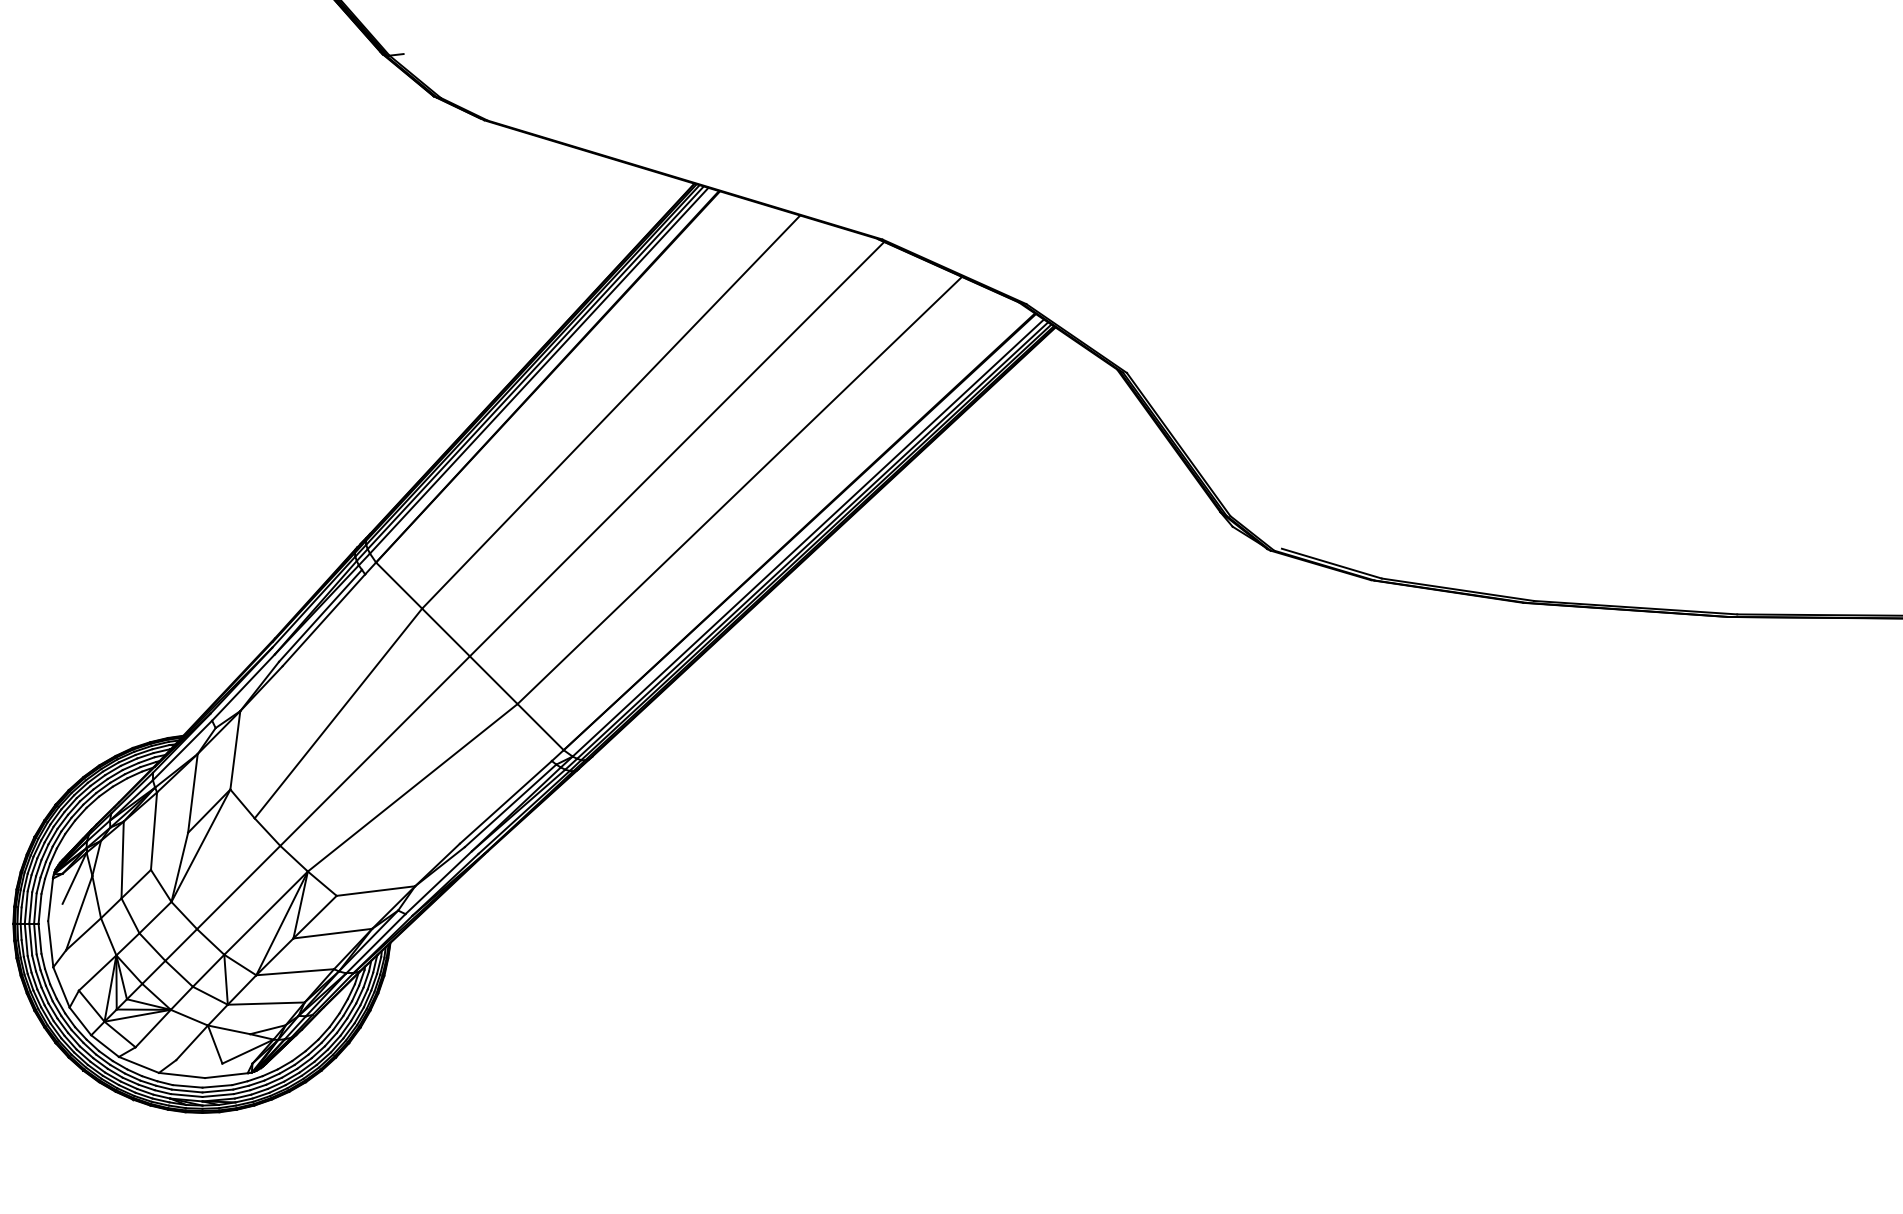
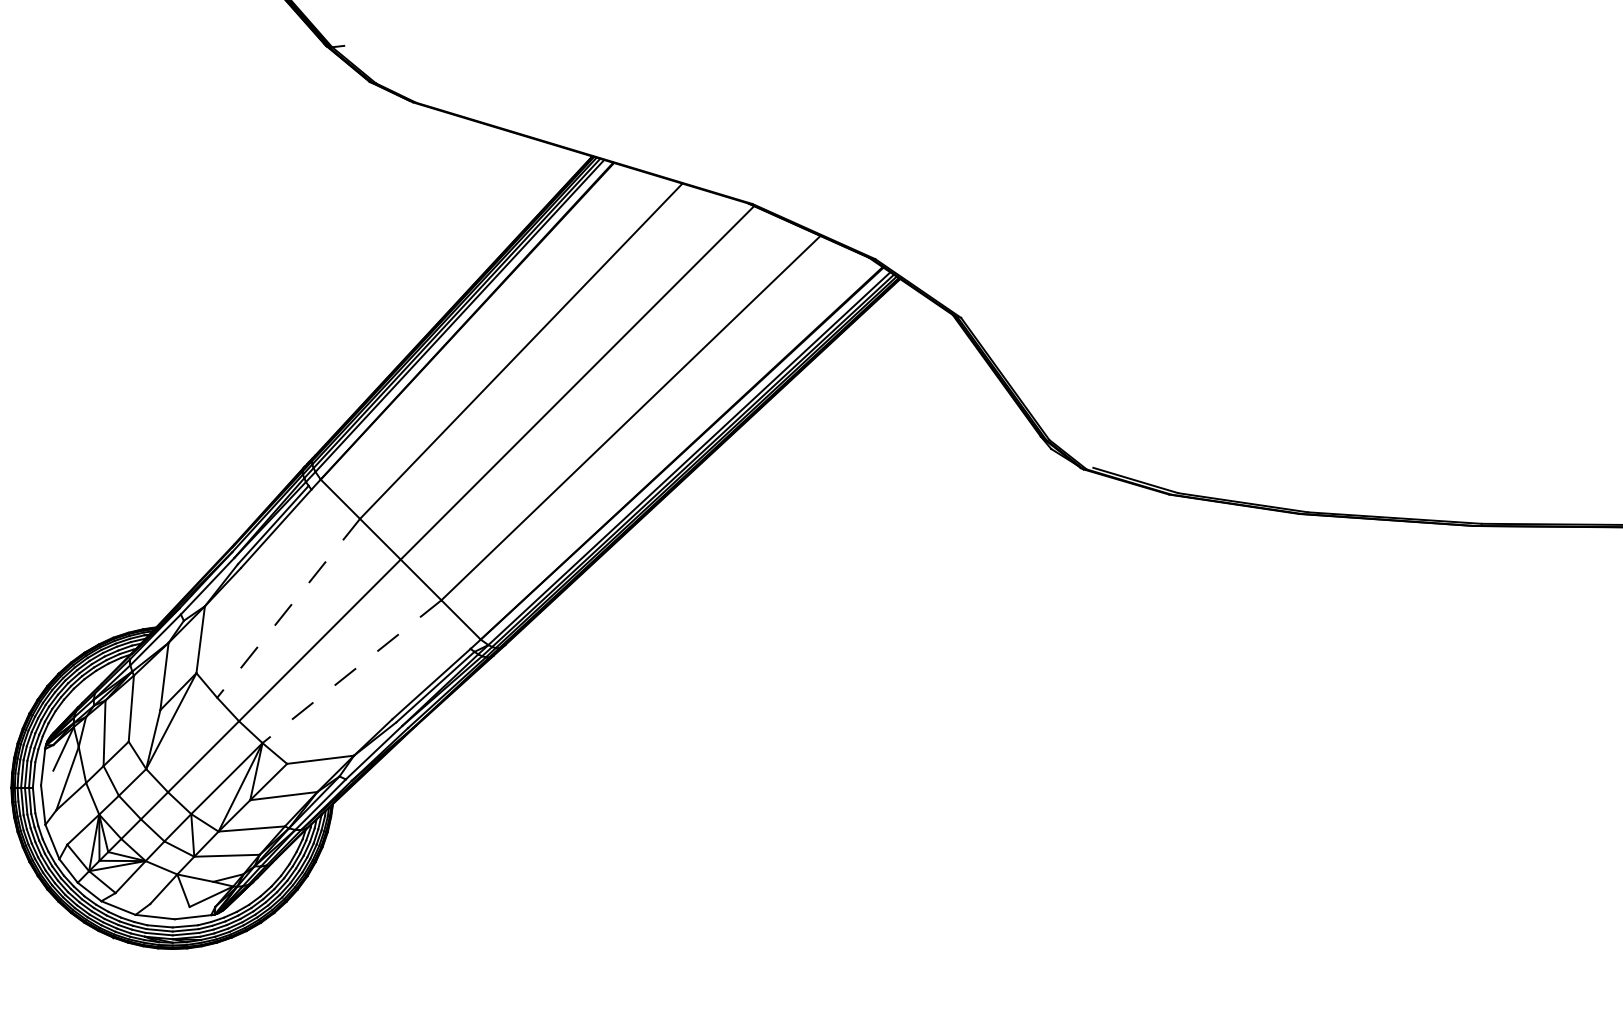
line: (338, 713) -> (288, 608), solid -> dashed
line: (412, 788) -> (351, 672), solid -> dashed

